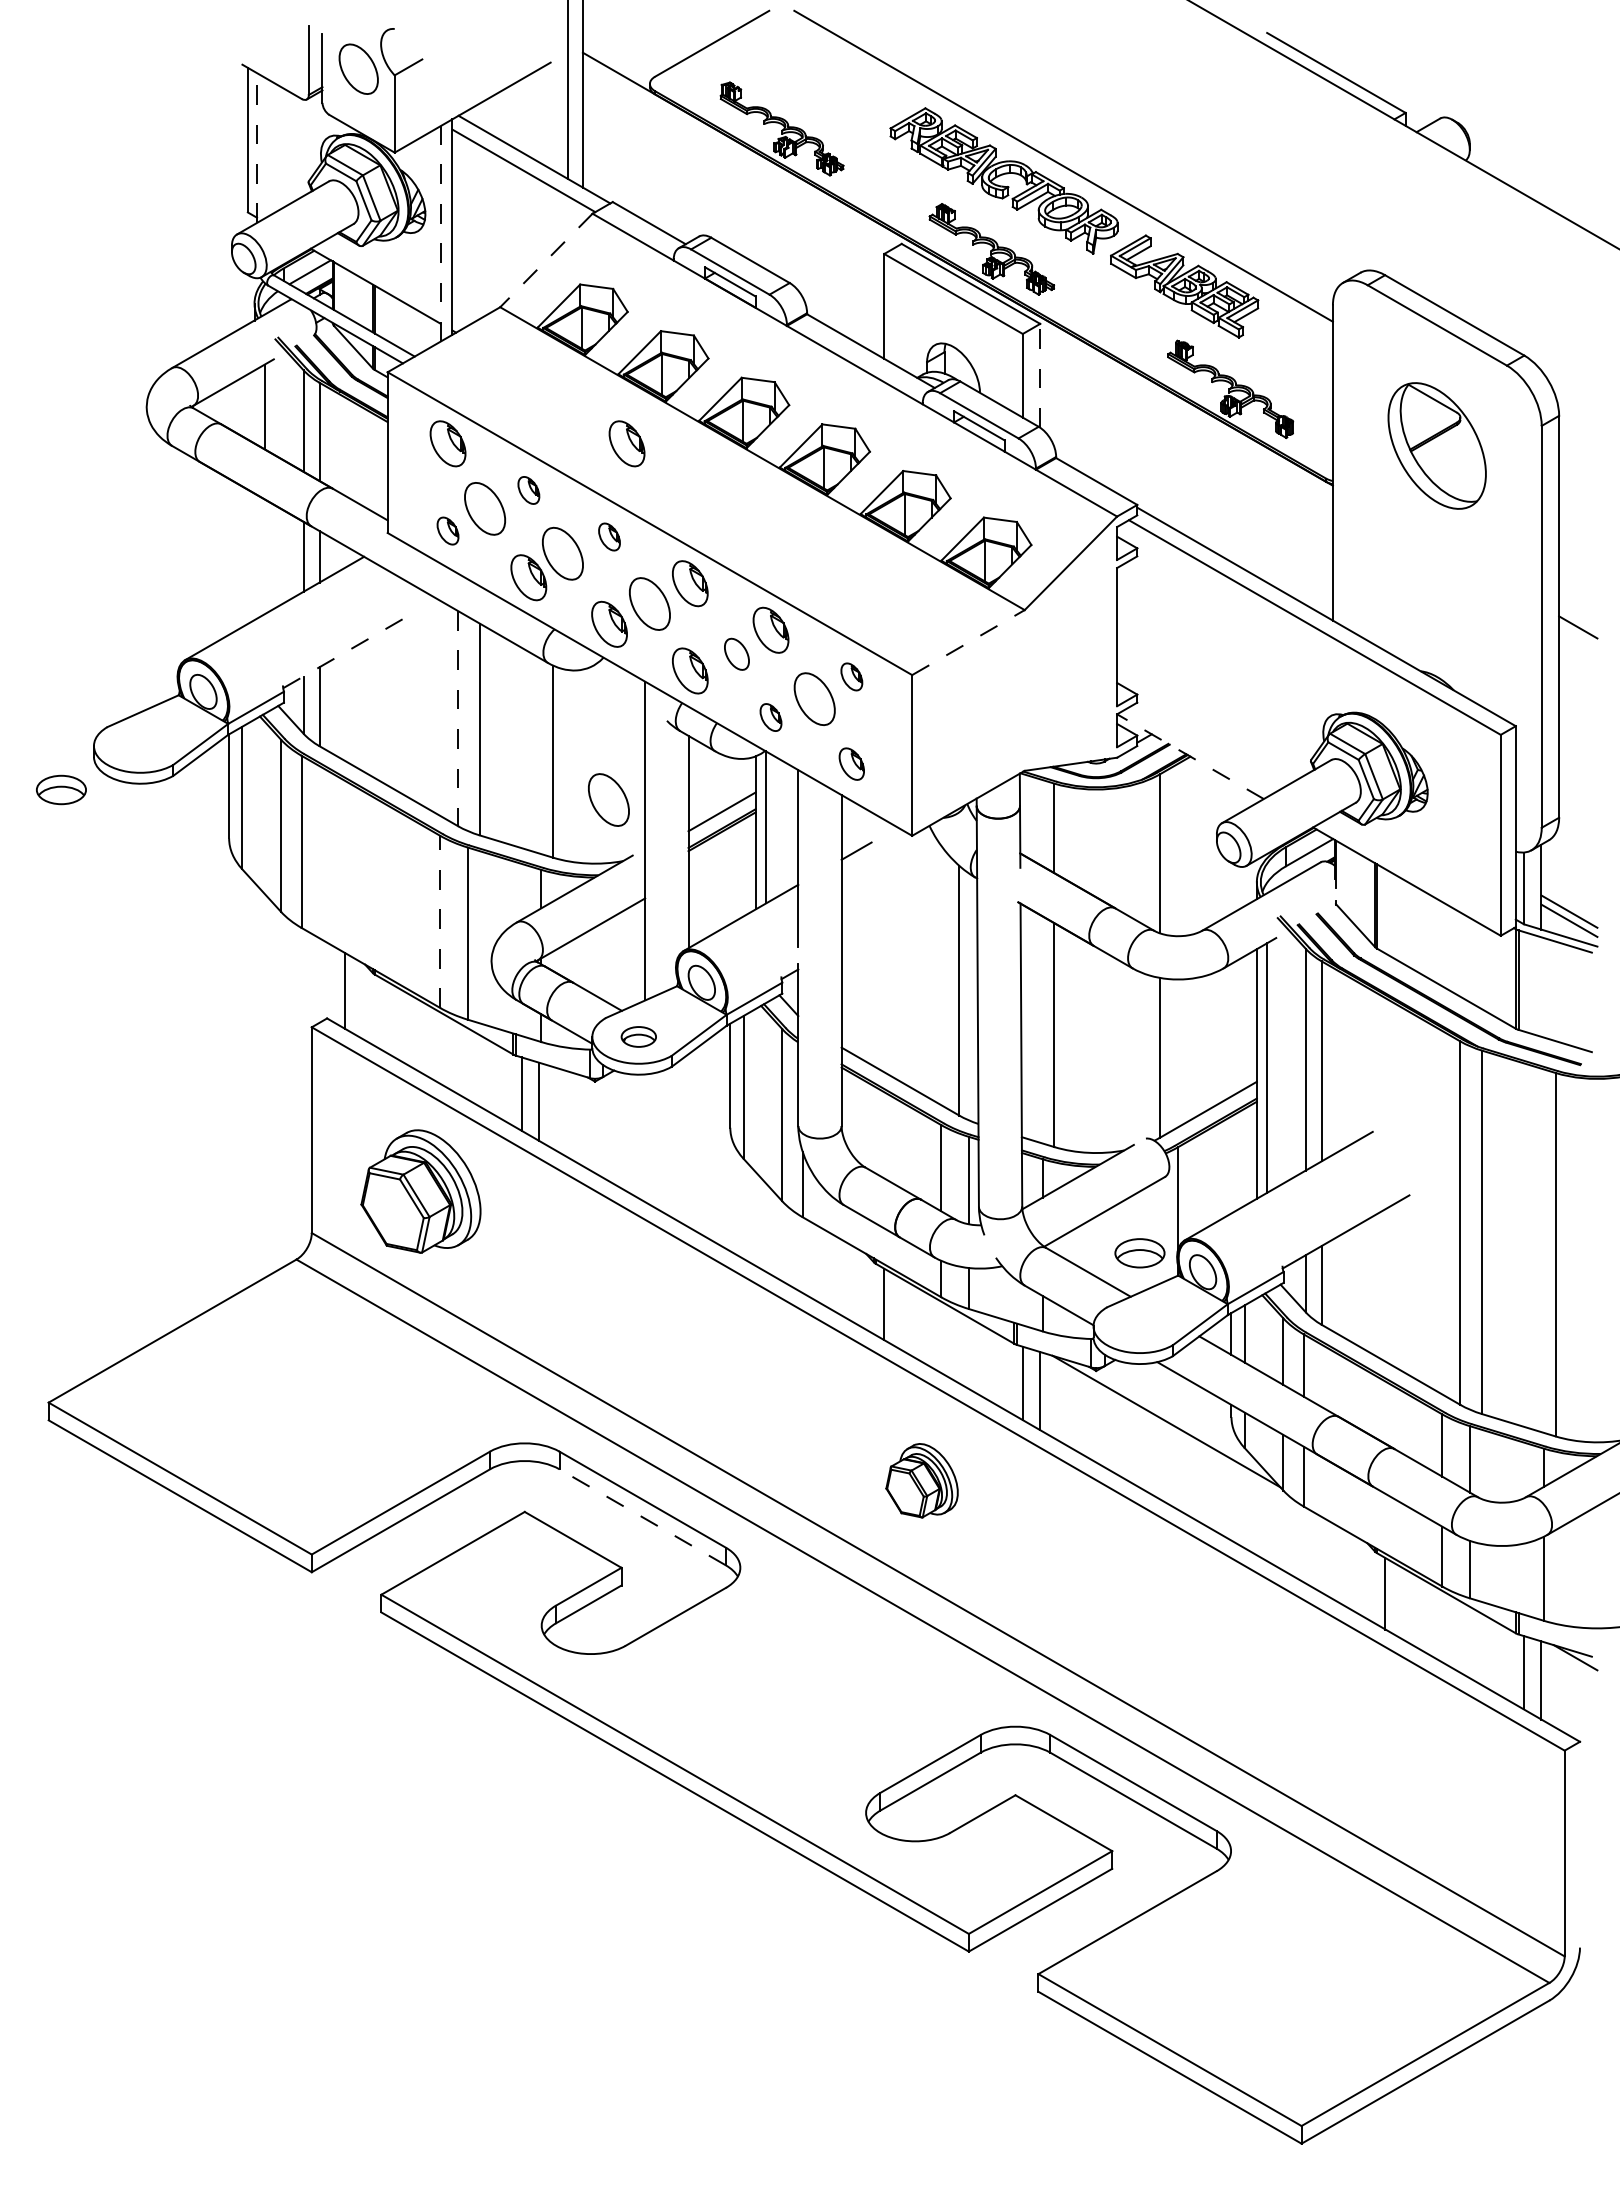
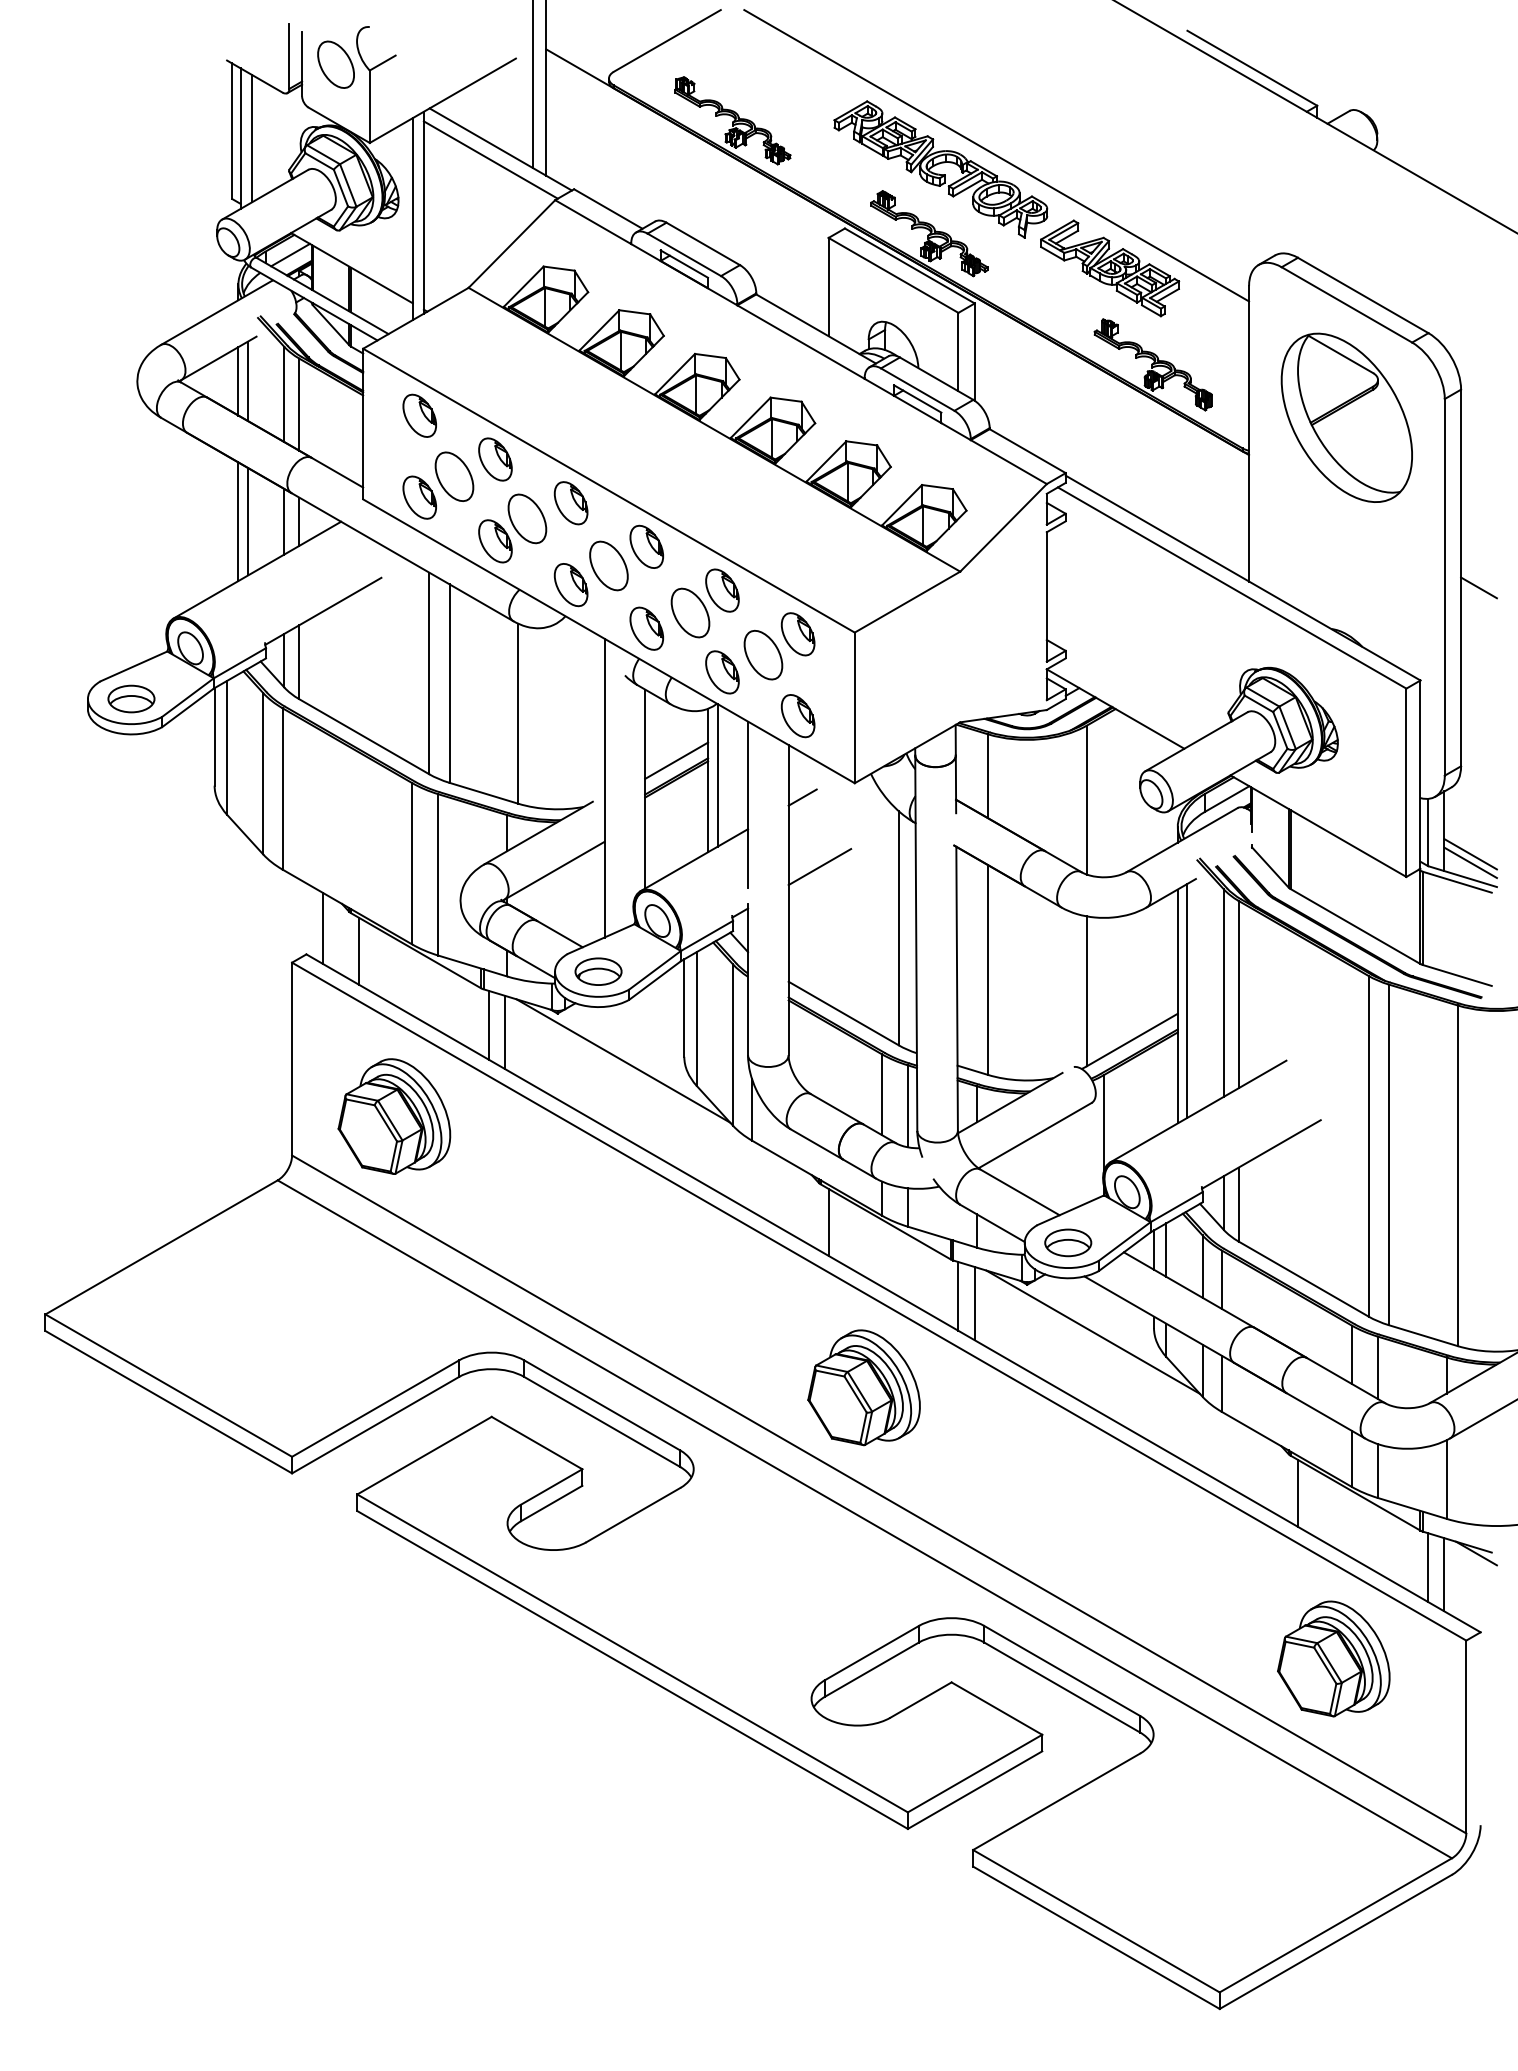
line: (268, 147) -> (251, 138), added
line: (257, 148) -> (241, 139), dashed -> solid
line: (440, 233) -> (412, 218), dashed -> solid
line: (546, 260) -> (512, 244), dashed -> solid
line: (1040, 375) -> (975, 351), dashed -> solid
line: (254, 406) -> (238, 380), added
part: (626, 443) -> (587, 415), removed
part: (1436, 445) -> (1346, 417), size x1.43
part: (528, 490) -> (495, 459), size x1.67
part: (447, 530) -> (419, 497), size x1.67
part: (609, 536) -> (571, 502), size x1.67
line: (254, 556) -> (238, 521), added
line: (264, 556) -> (247, 521), added
line: (968, 642) -> (907, 602), dashed -> solid
line: (345, 652) -> (323, 611), dashed -> solid
part: (736, 654) -> (690, 613), size x1.67
part: (851, 676) -> (797, 633), size x1.67
part: (770, 717) -> (721, 672), size x1.67
line: (458, 718) -> (429, 673), dashed -> solid
line: (1190, 756) -> (1115, 708), dashed -> solid
part: (851, 763) -> (797, 715), size x1.43
part: (61, 789) -> (131, 698), moved
part: (608, 799) -> (570, 749), removed
line: (440, 921) -> (412, 863), dashed -> solid
line: (874, 925) -> (819, 867), added
line: (383, 1014) -> (359, 950), added
part: (638, 1036) -> (598, 971), size x1.43
line: (665, 1132) -> (623, 1061), added
part: (1139, 1253) -> (1067, 1243), moved
part: (921, 1480) -> (863, 1387), size x1.67
line: (642, 1517) -> (602, 1422), dashed -> solid
part: (1422, 1770) -> (1333, 1659), added

